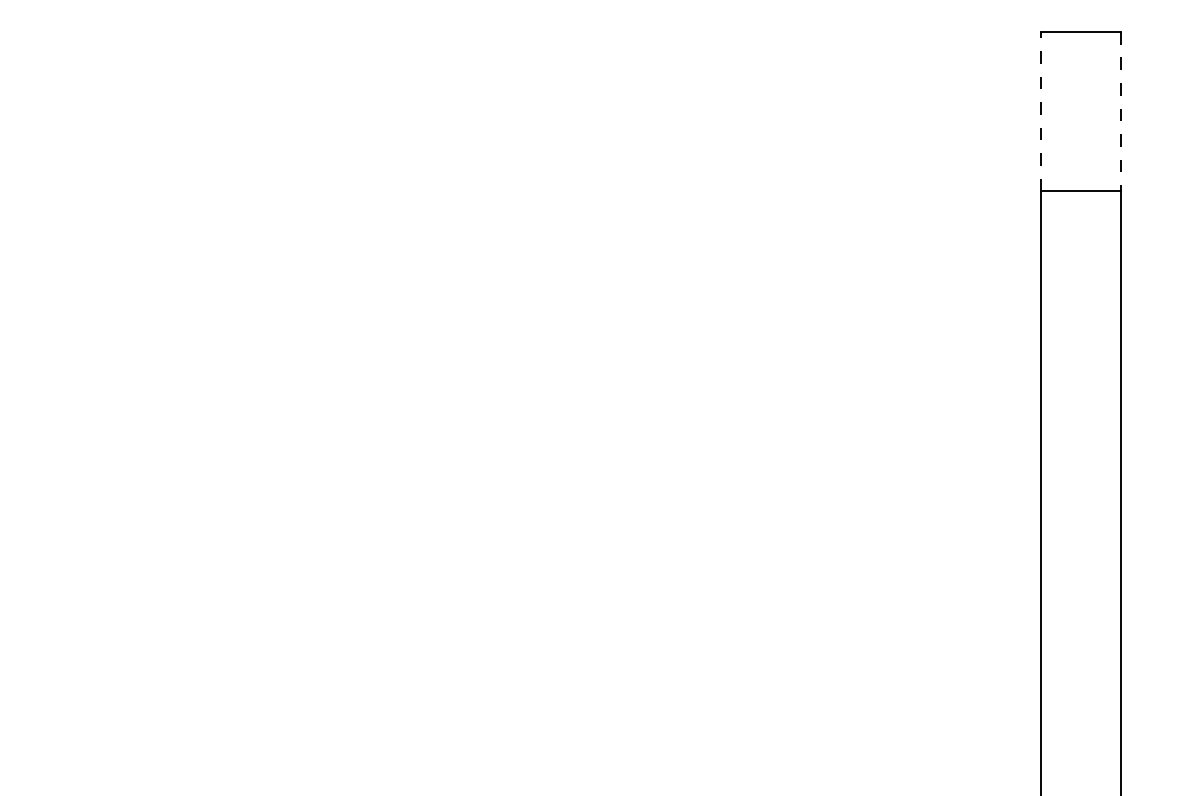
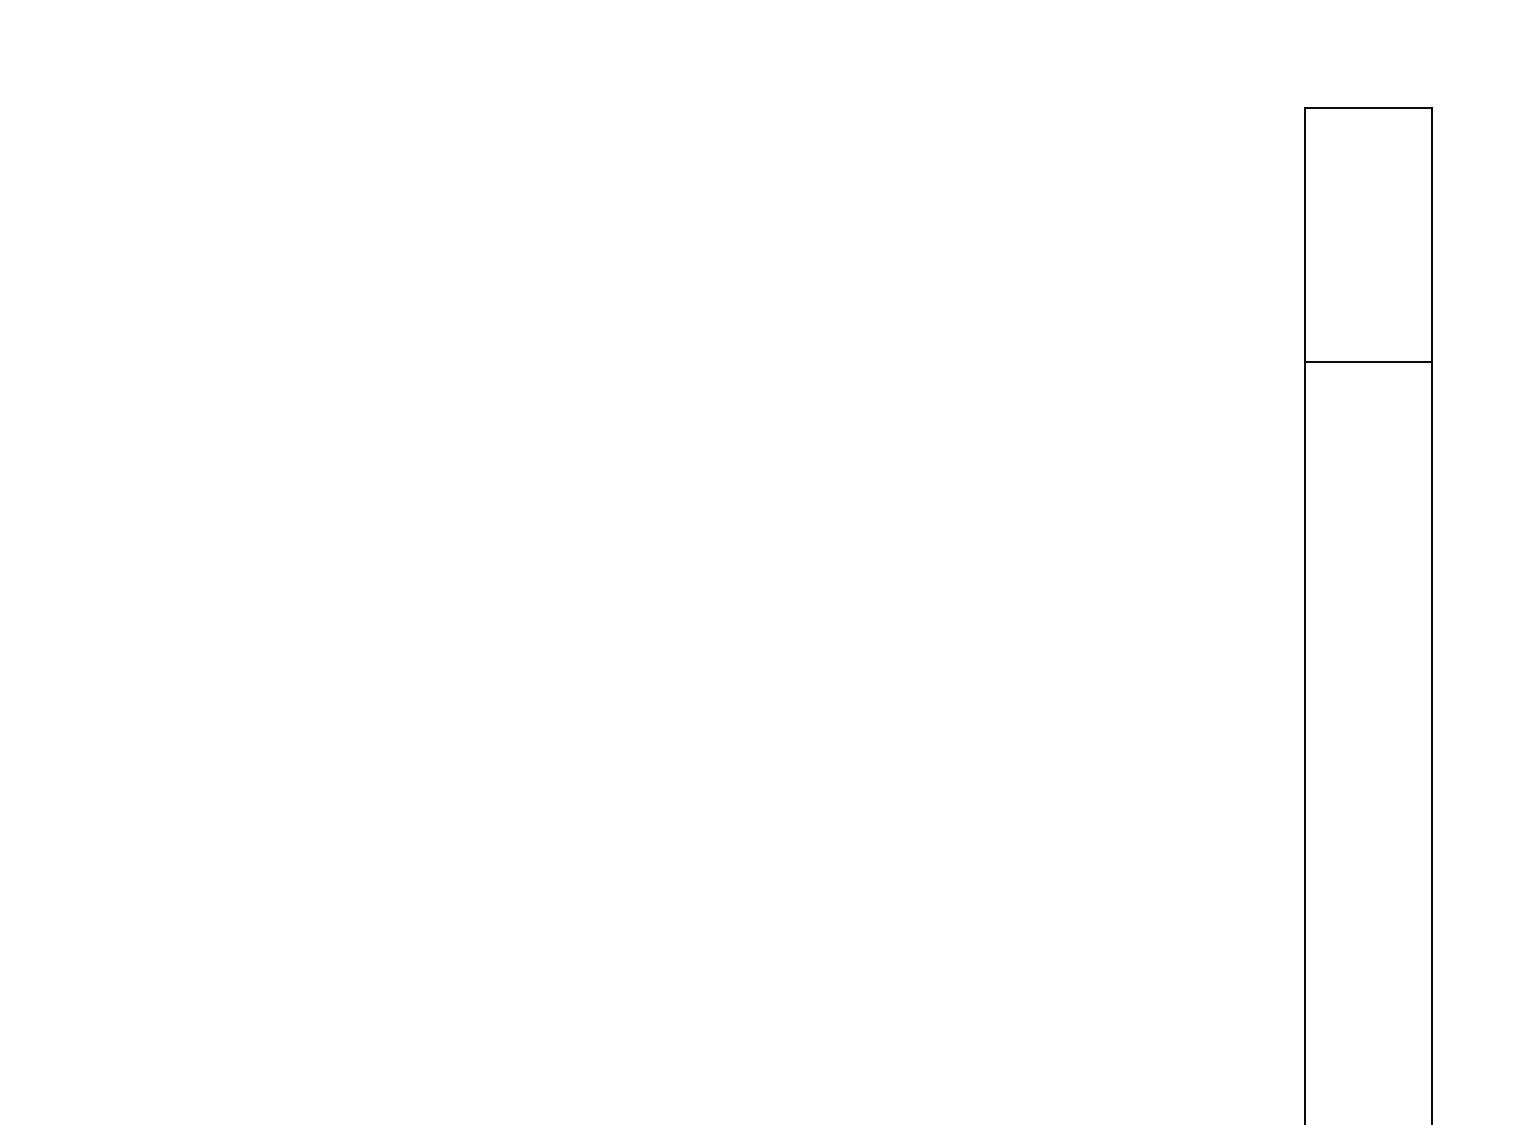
line: (1041, 111) -> (1305, 234), dashed -> solid
line: (1120, 111) -> (1431, 234), dashed -> solid

